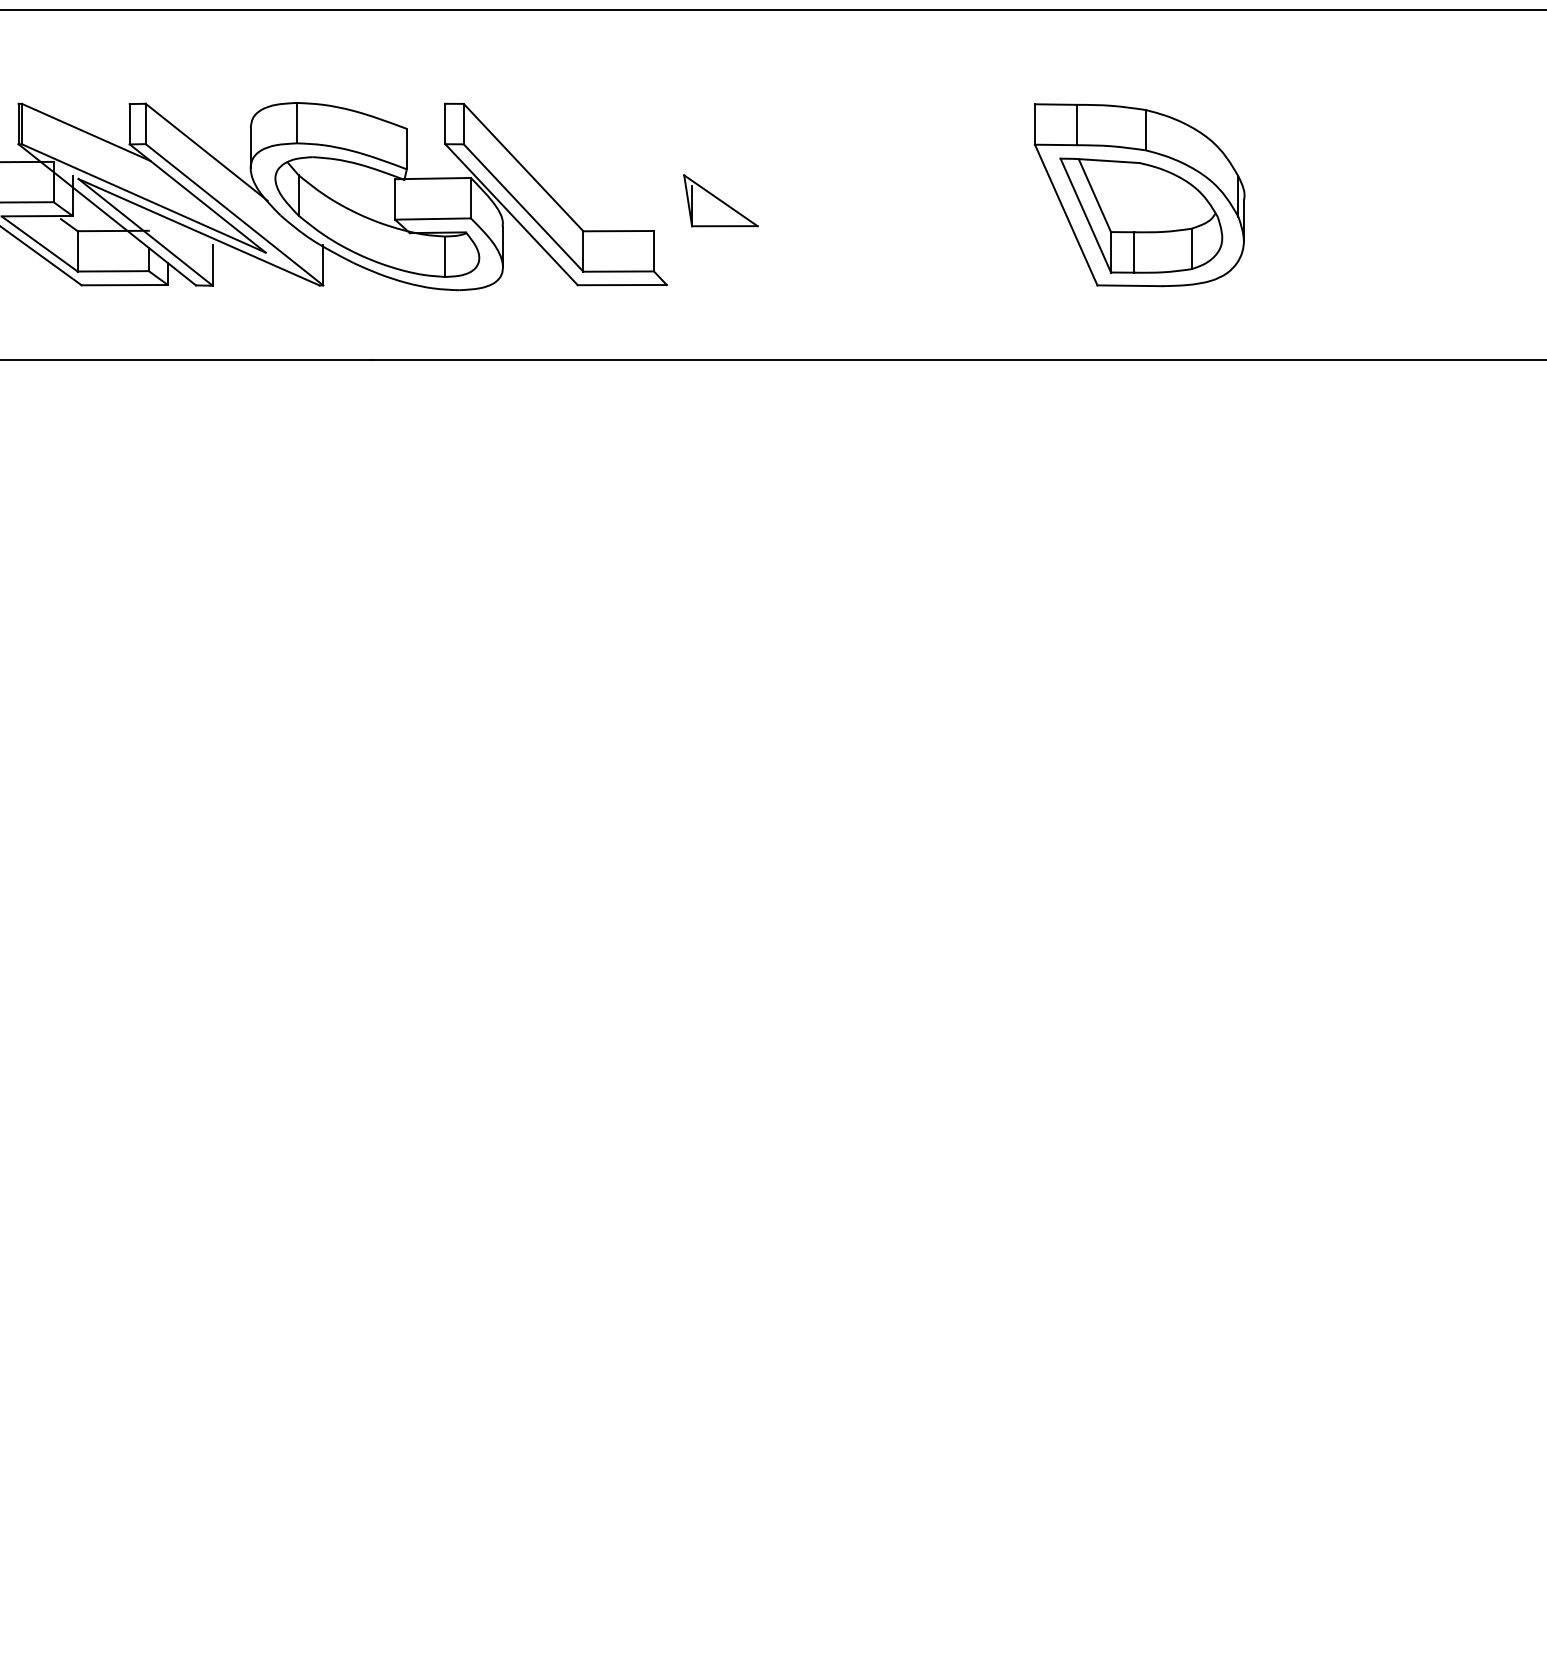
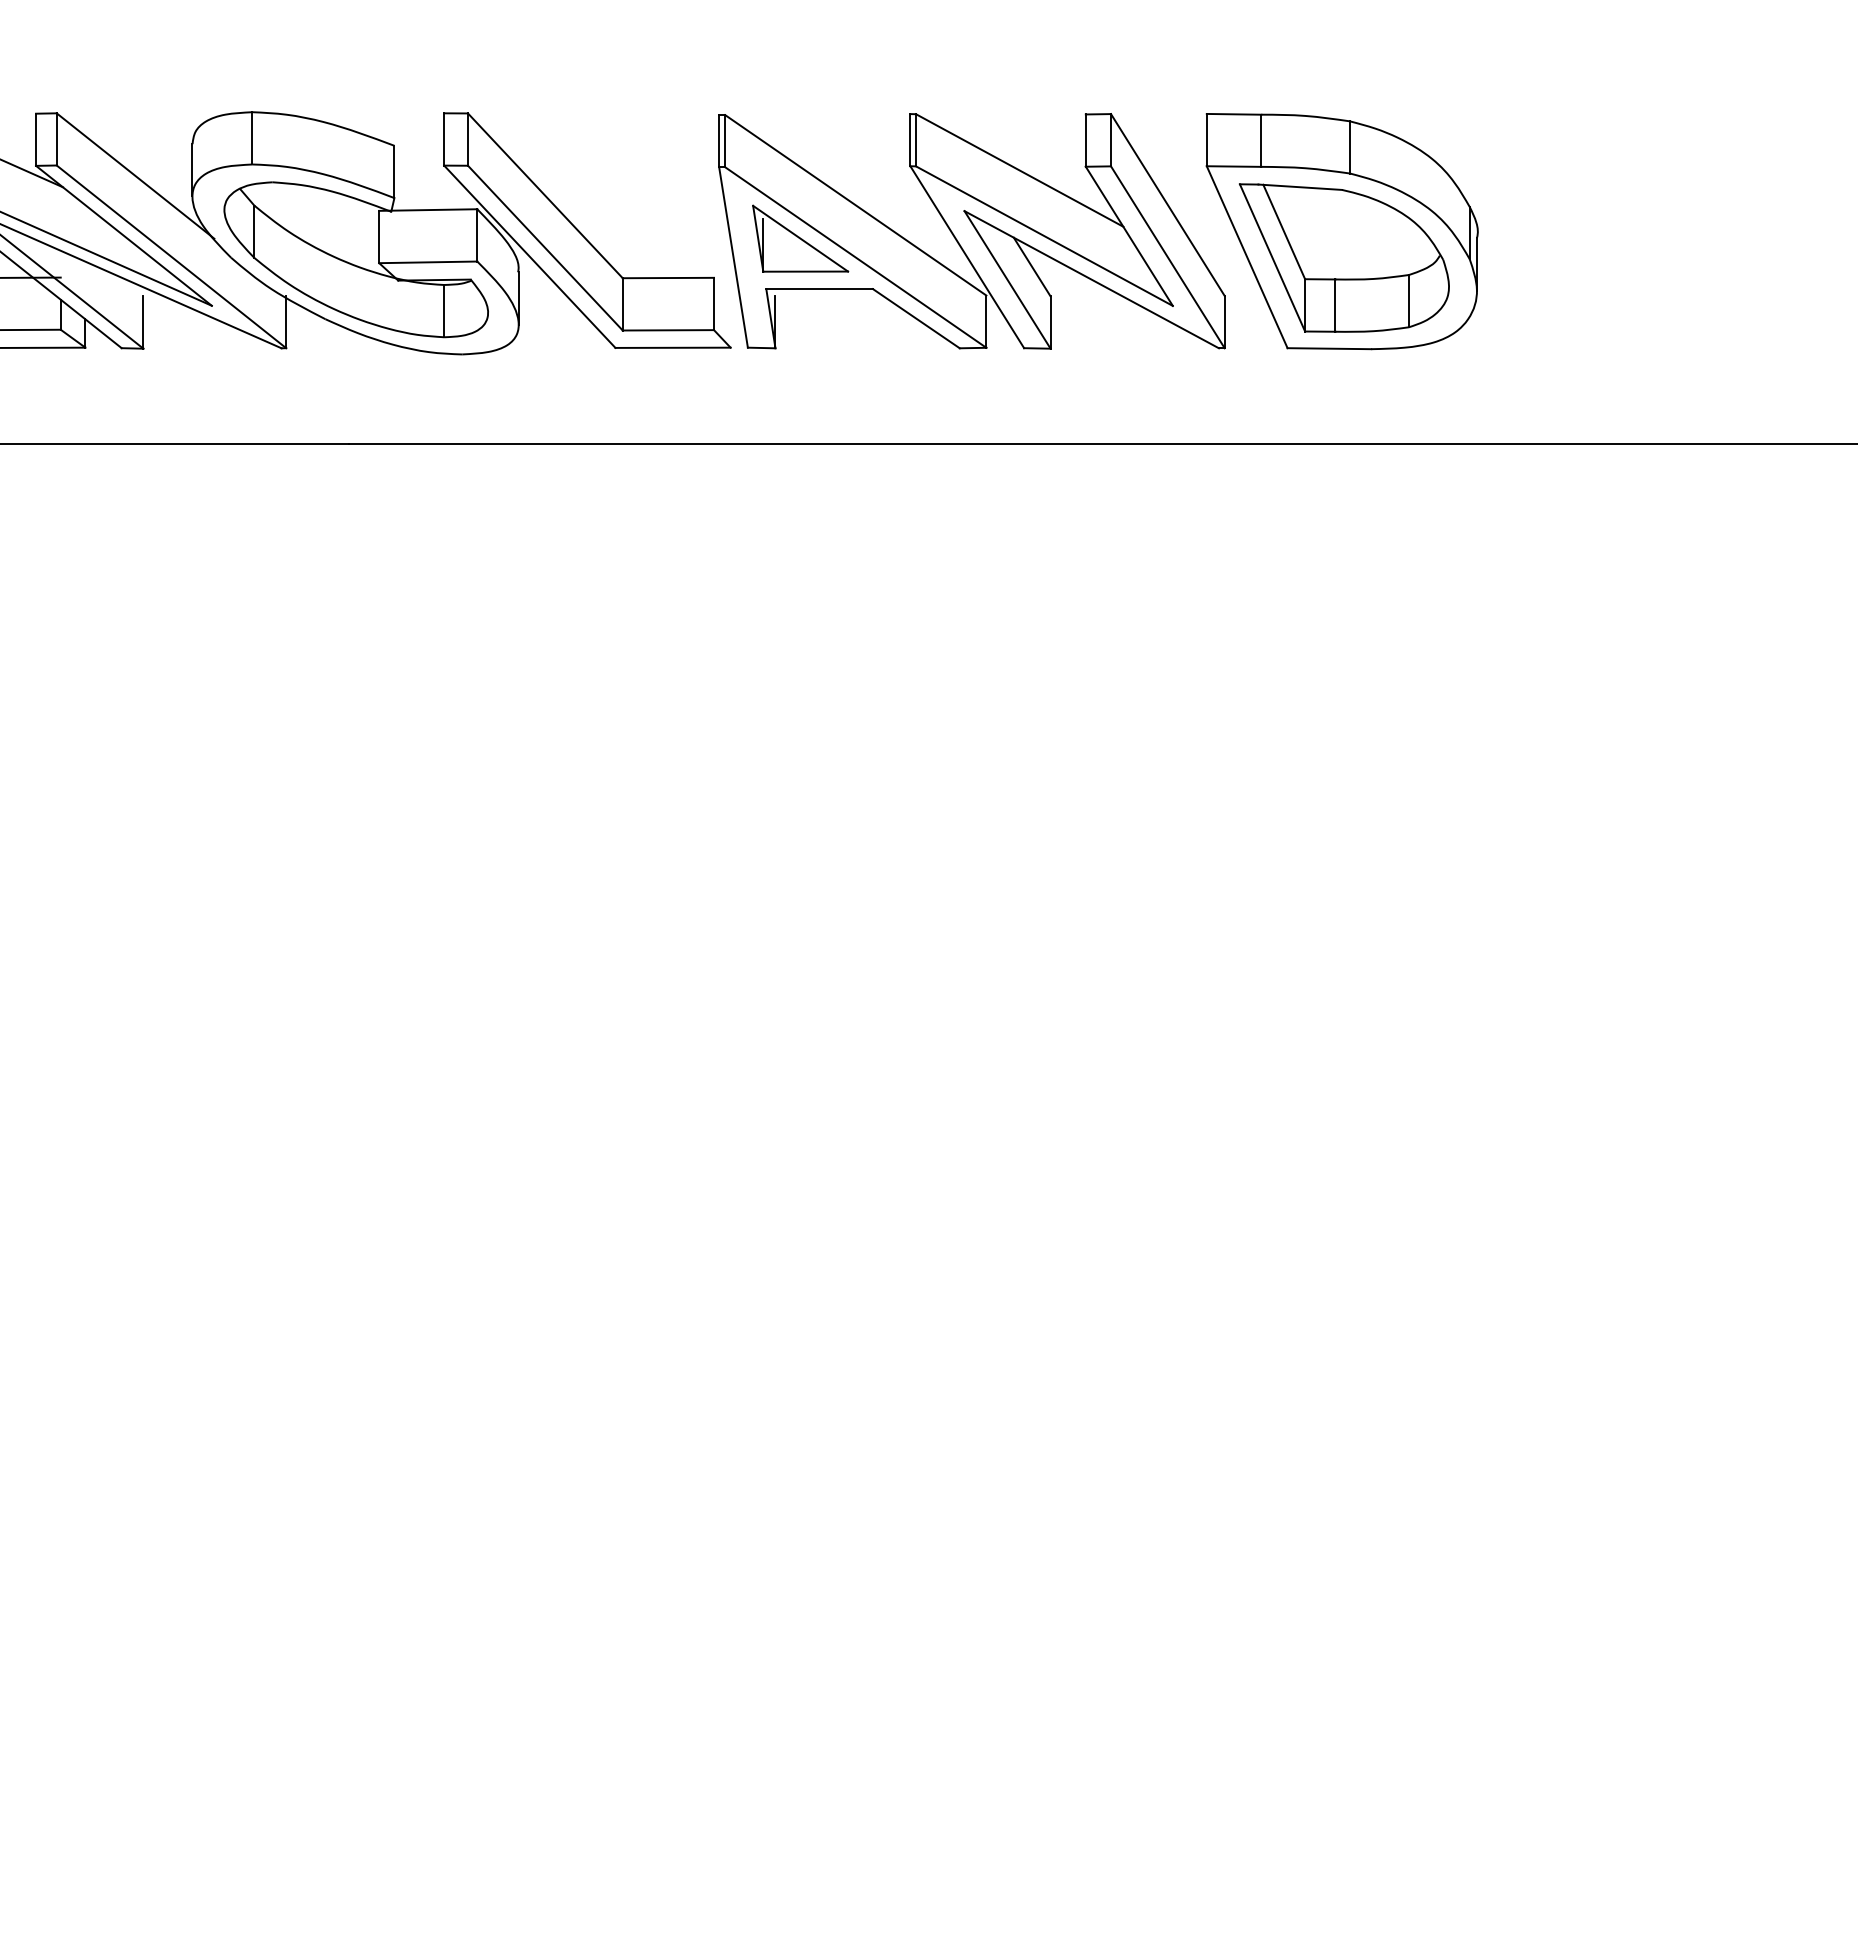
part: (853, 194) -> (972, 230), added

